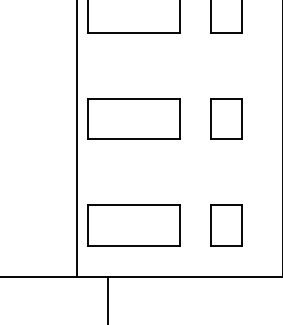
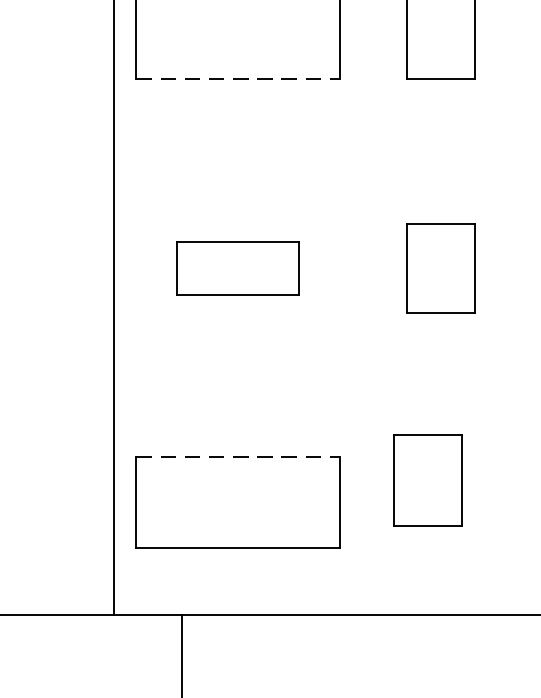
line: (134, 33) -> (239, 80), solid -> dashed
part: (133, 118) -> (237, 266), size x0.6
line: (134, 204) -> (239, 456), solid -> dashed
part: (226, 225) -> (428, 480), moved

